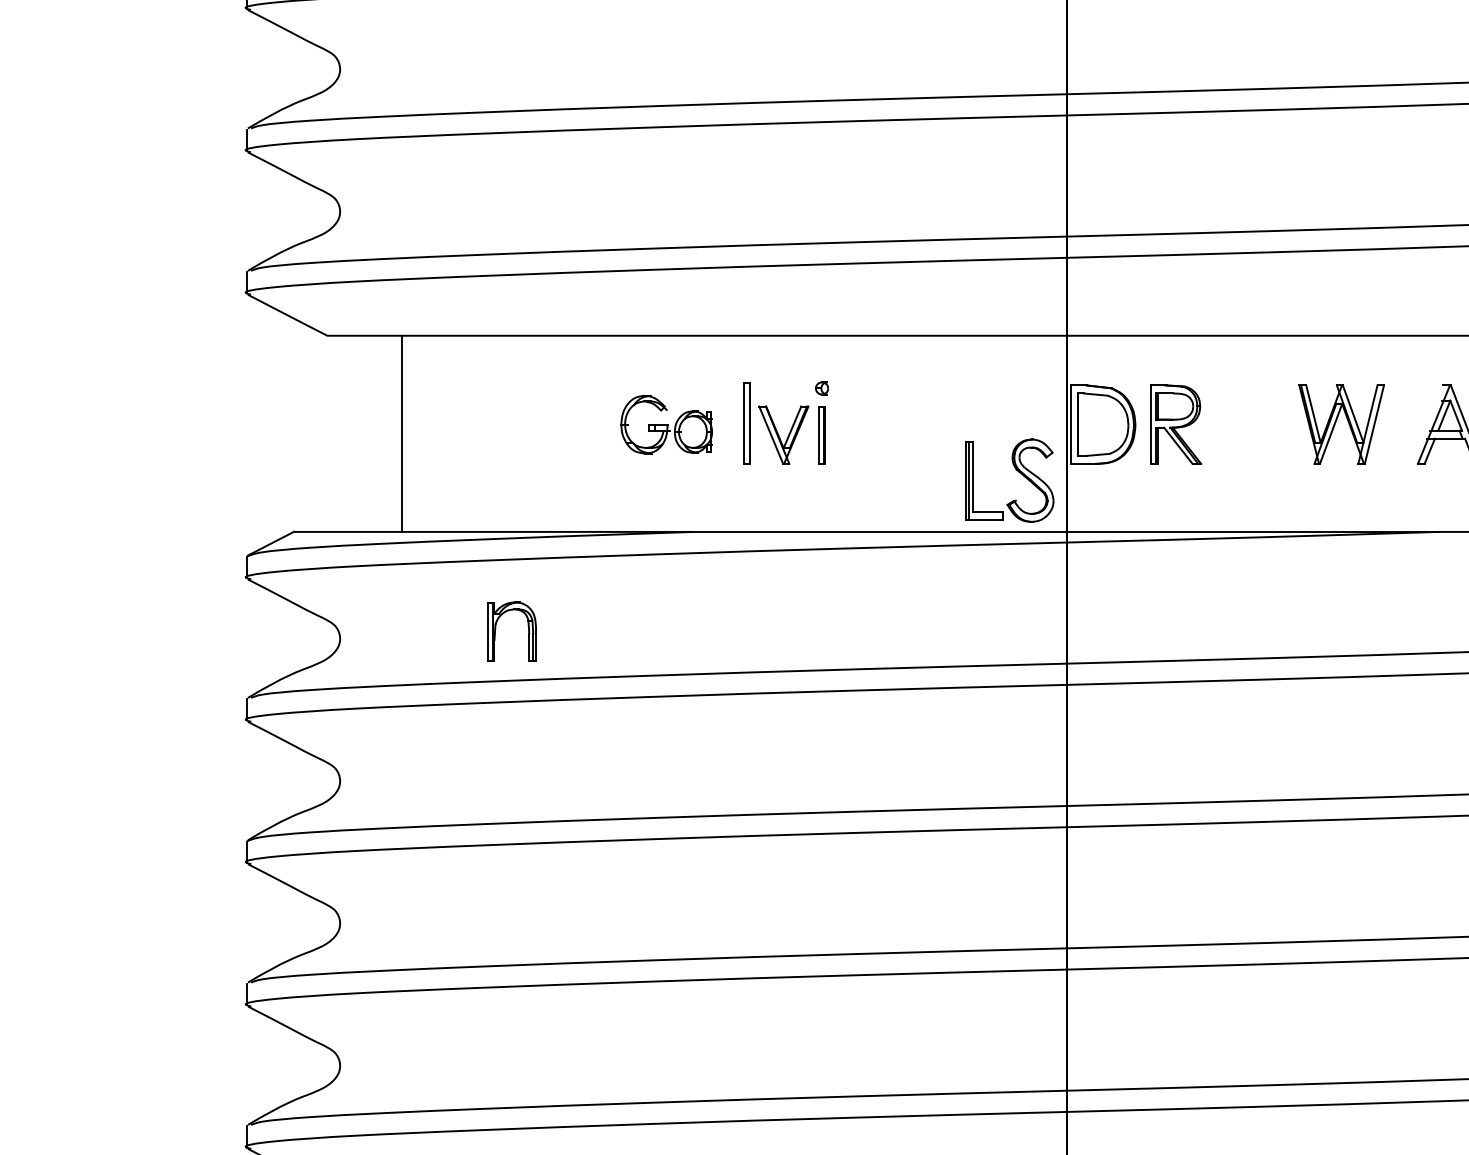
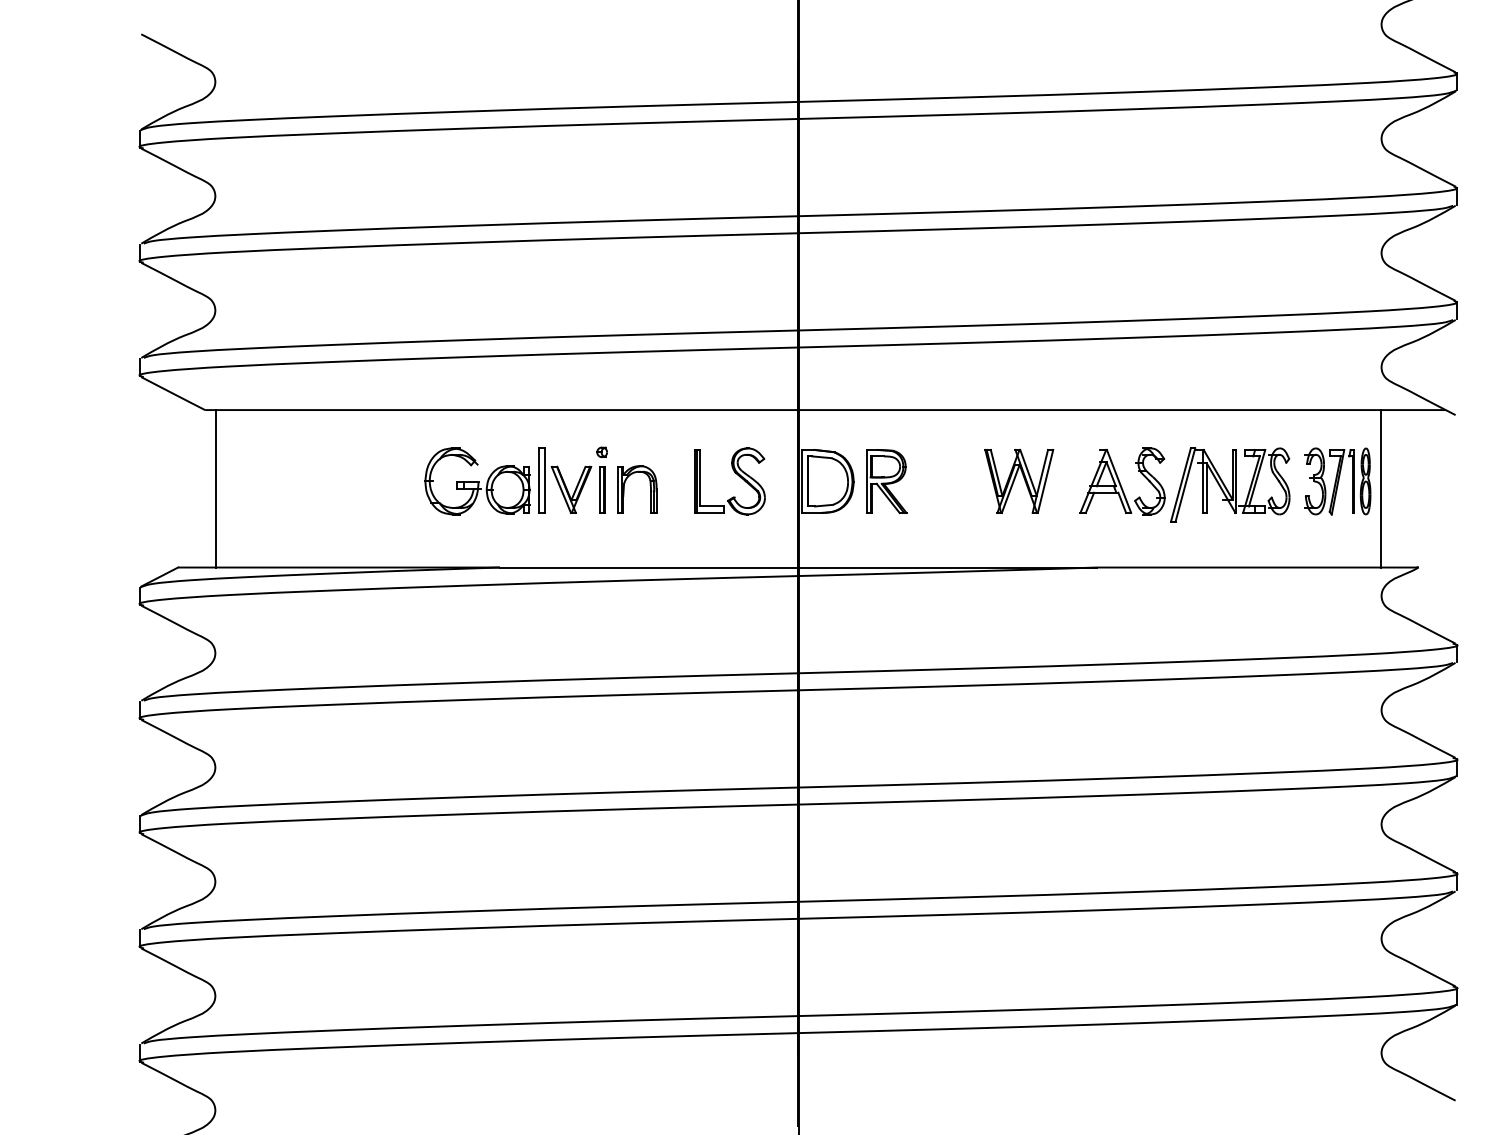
part: (666, 424) -> (477, 481), size x1.43
line: (401, 433) -> (215, 488), moved
part: (1015, 470) -> (734, 473), moved
part: (527, 626) -> (649, 485), moved

